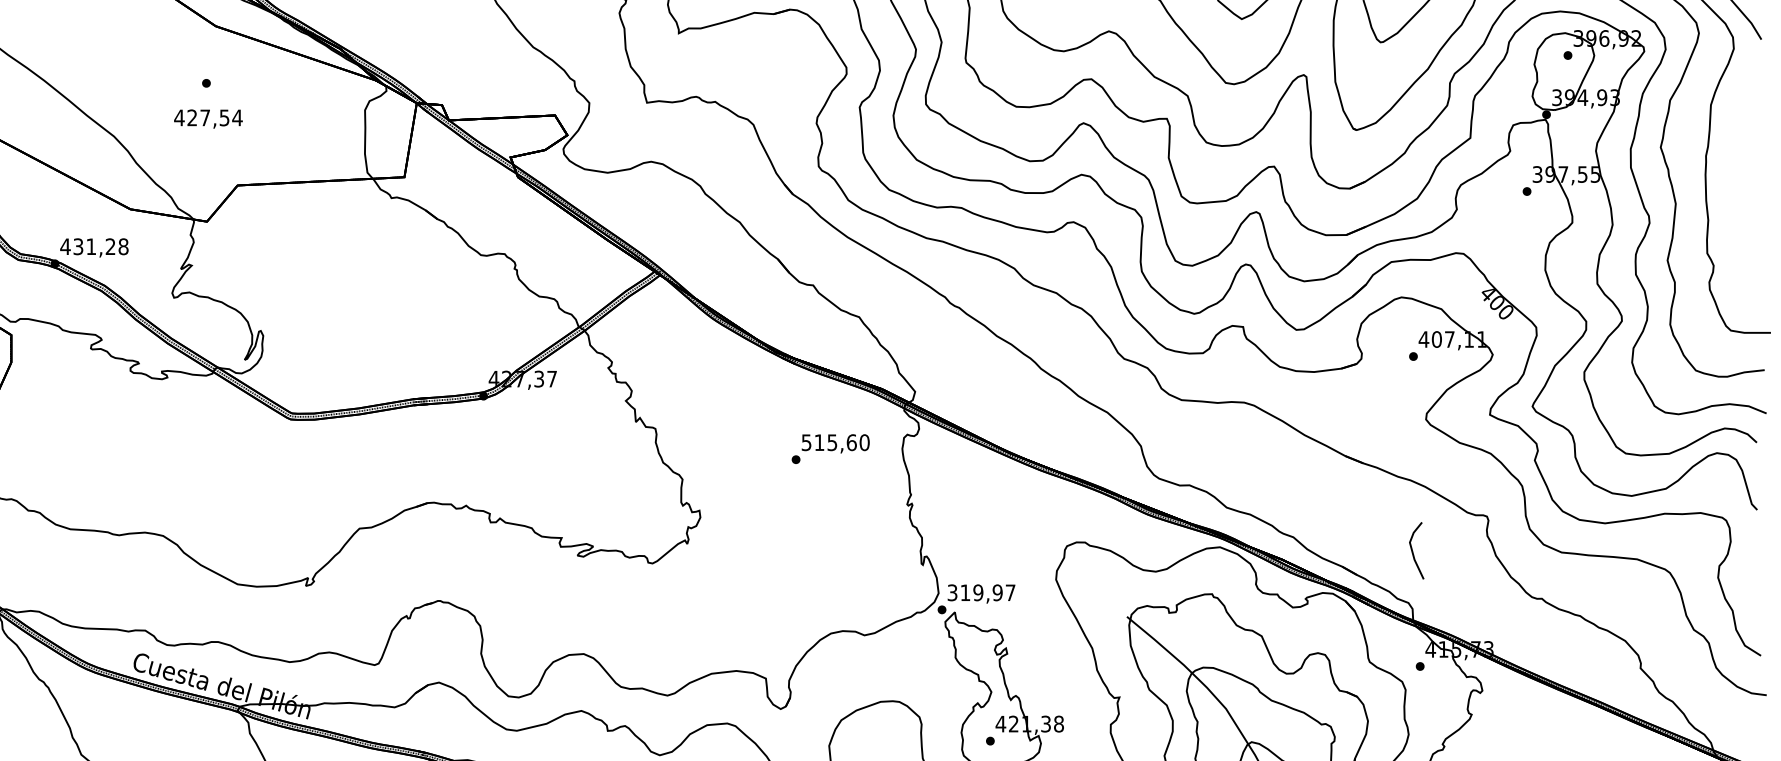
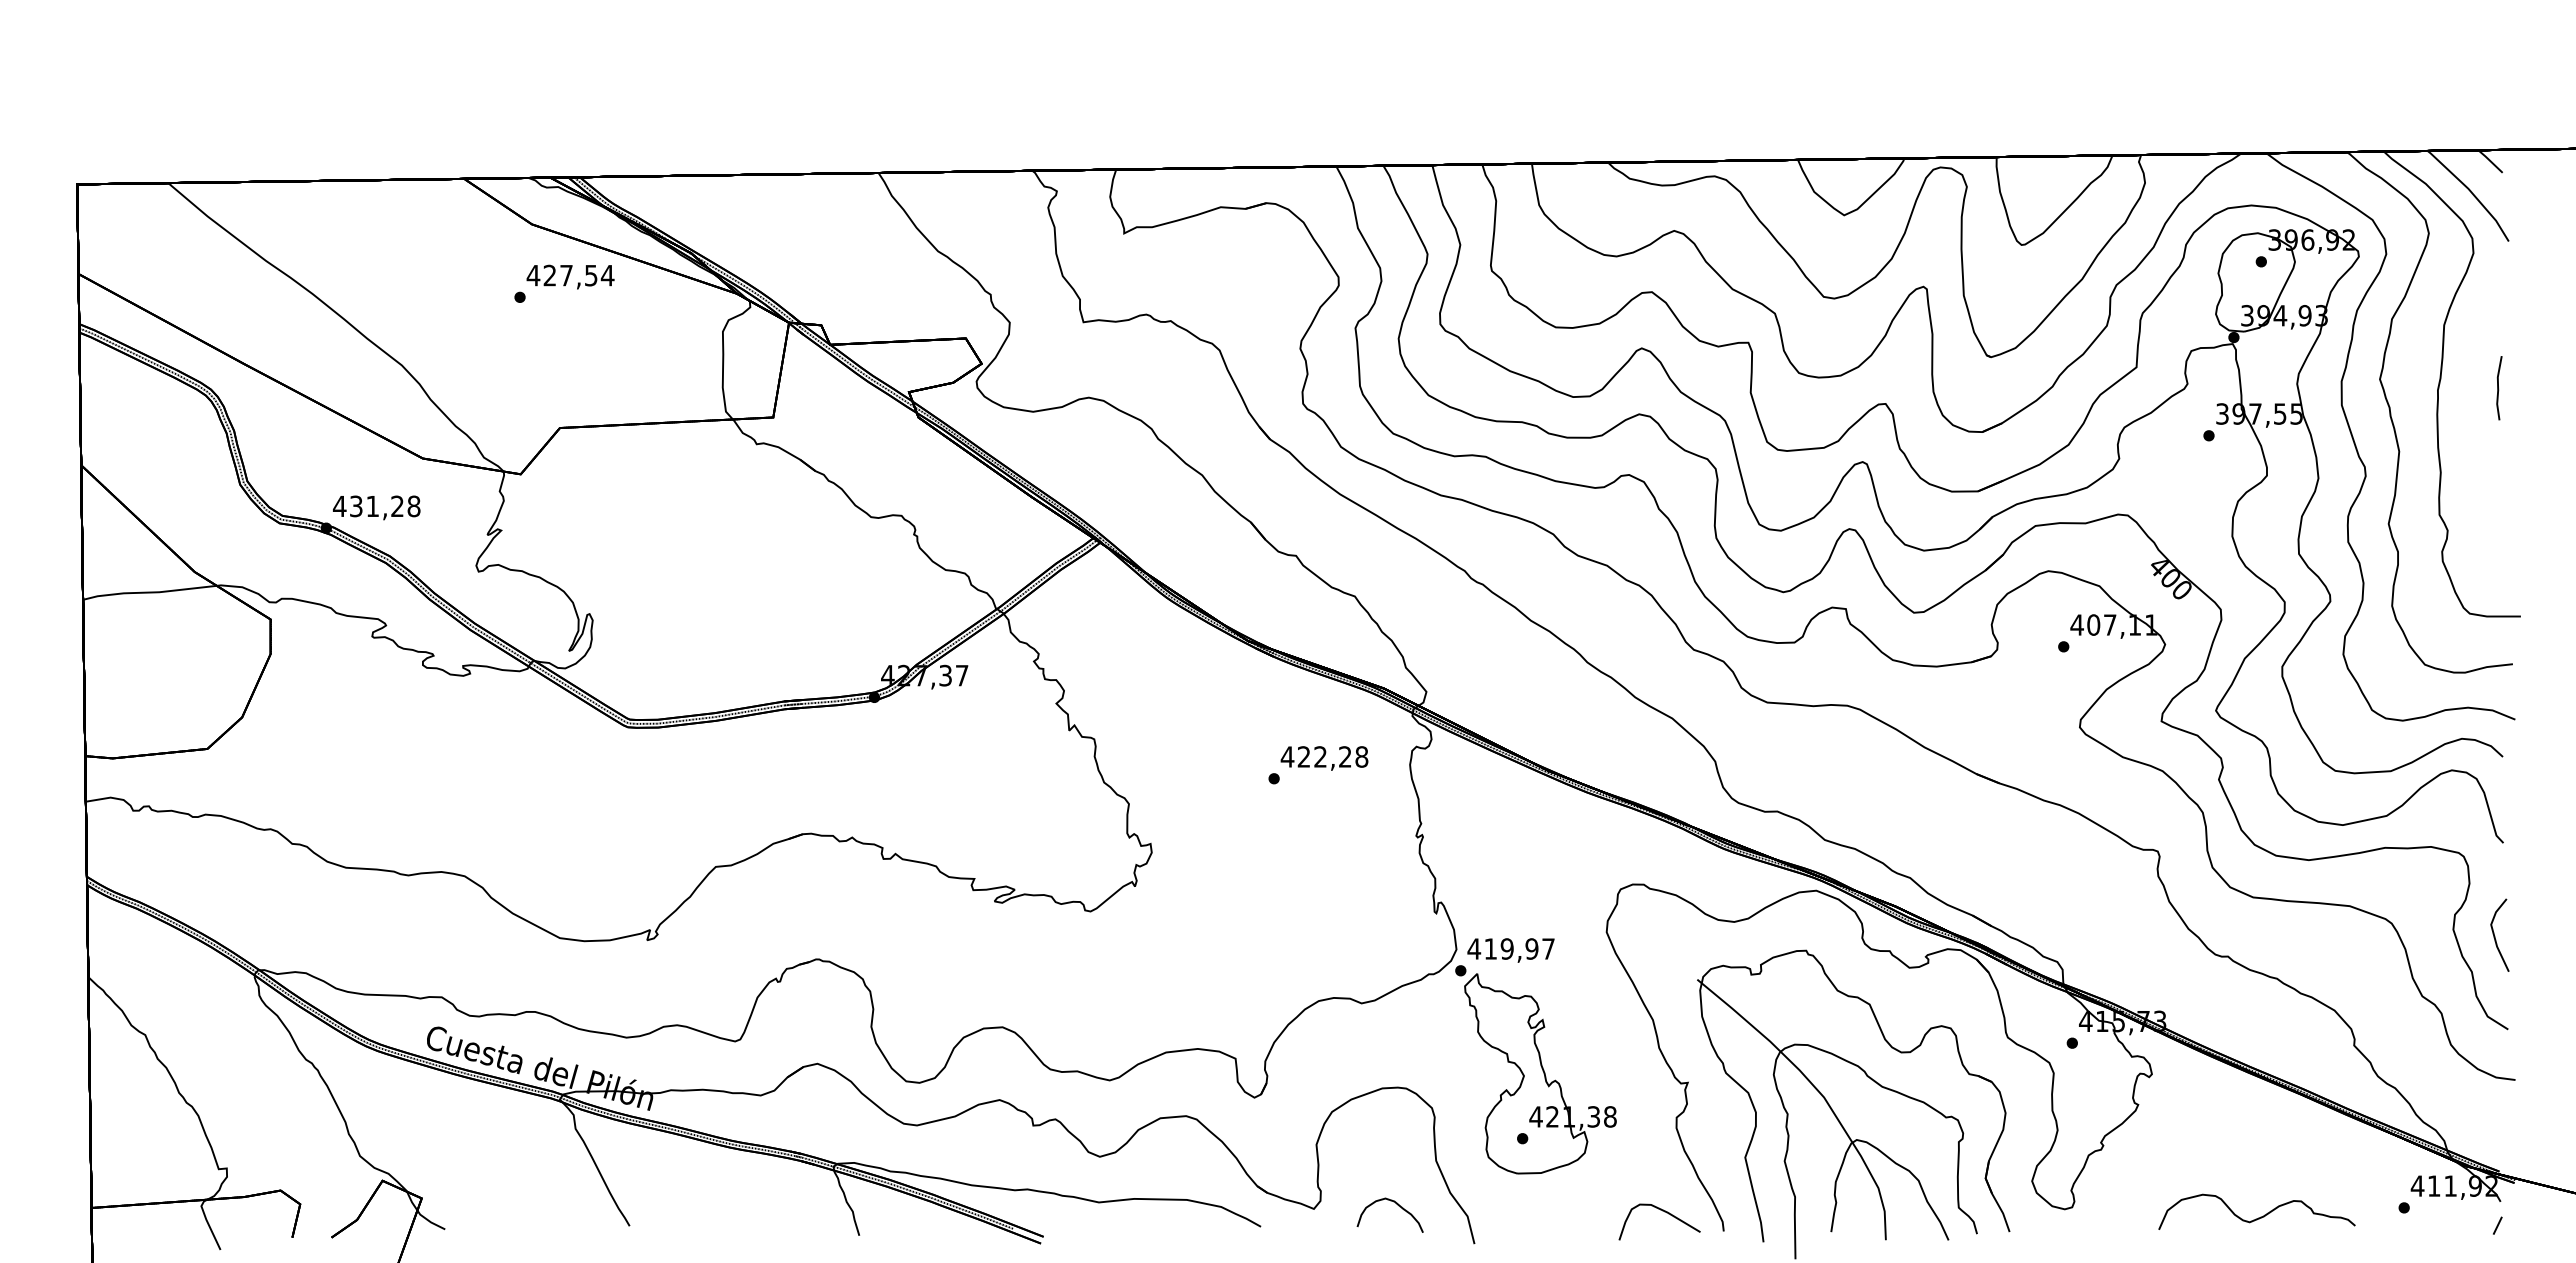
text: (208, 118) -> (570, 276), moved
line: (1753, 154) -> (2498, 388), added
text: (835, 442) -> (1324, 756), 515,60 -> 422,28
line: (1413, 551) -> (2495, 936), moved
text: (952, 592) -> (1474, 948), 319,97 -> 419,97

